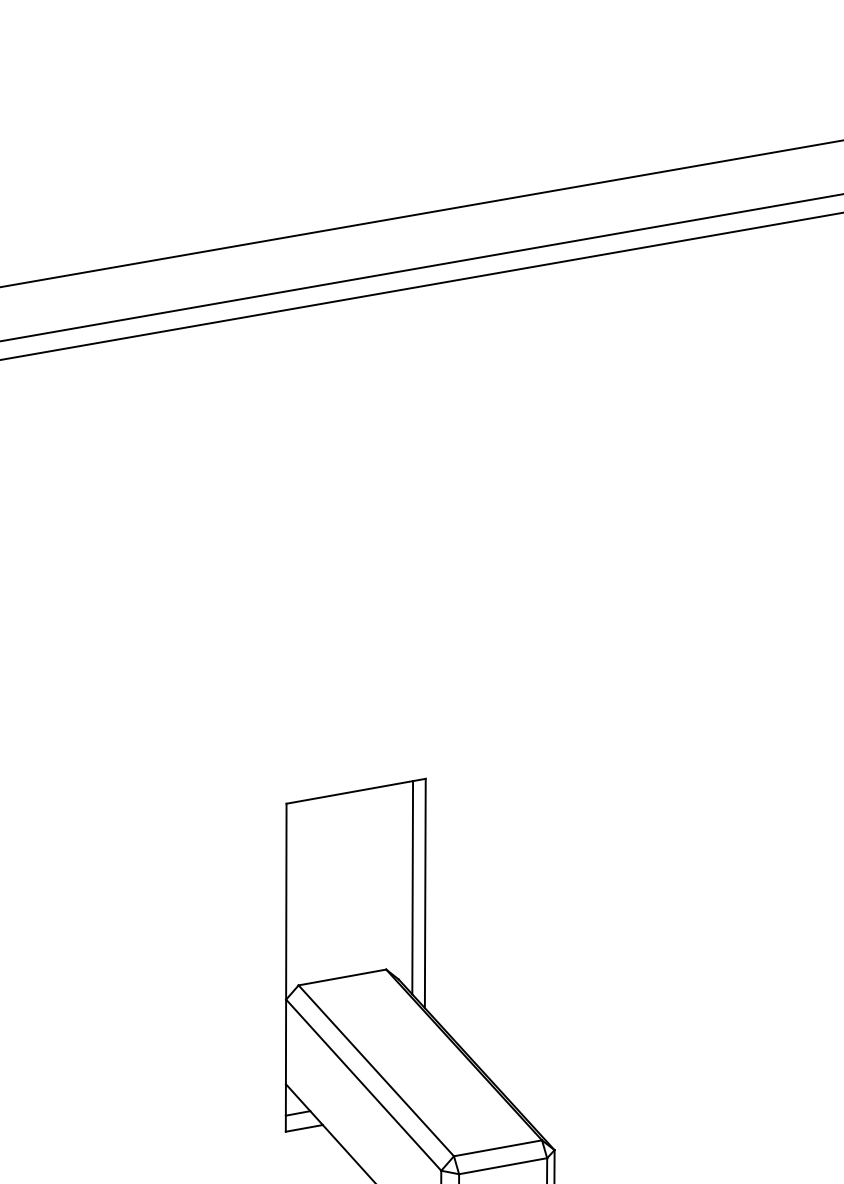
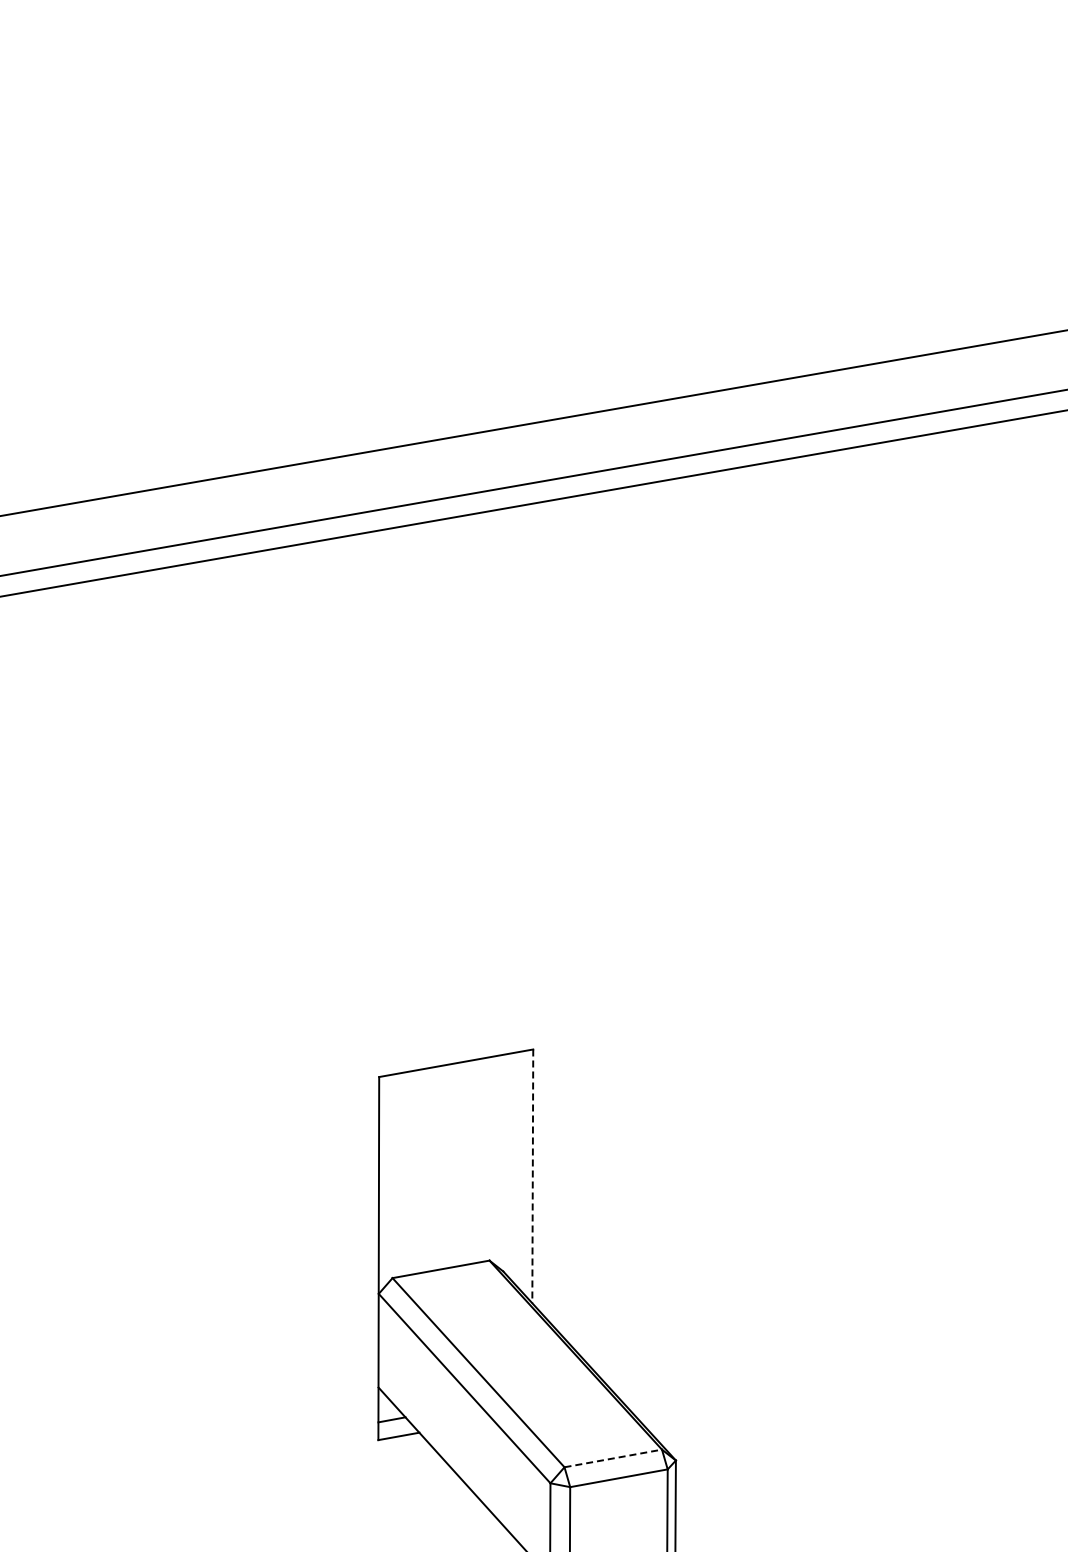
line: (412, 888) -> (518, 1170), removed
line: (425, 893) -> (532, 1176), solid -> dashed
line: (498, 1148) -> (613, 1458), solid -> dashed

